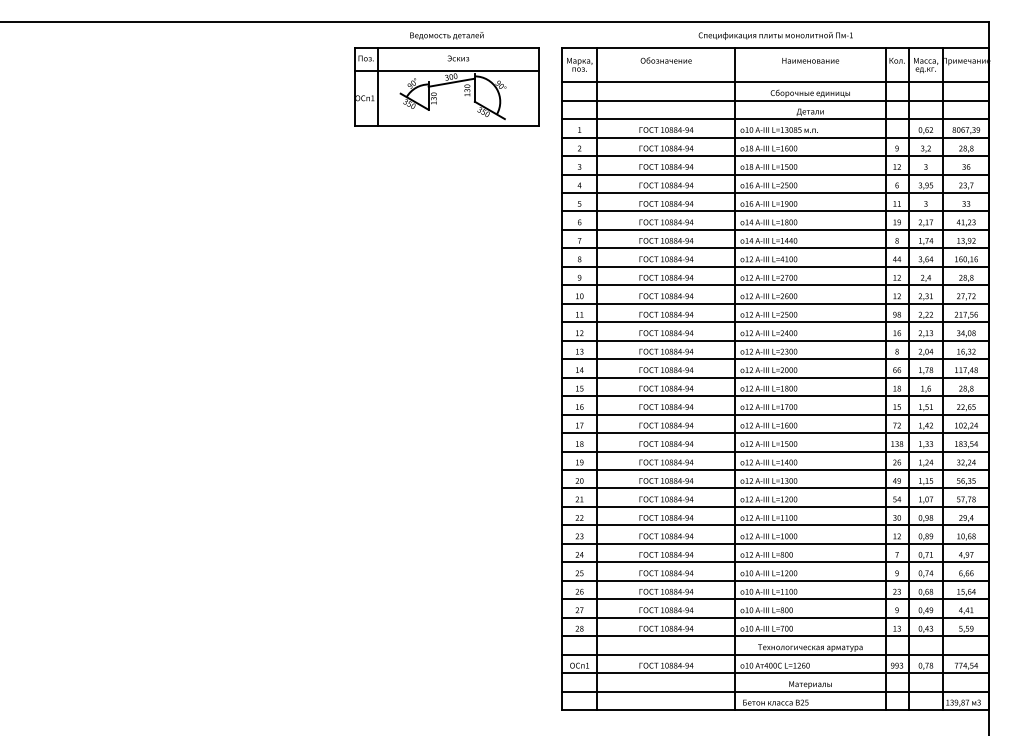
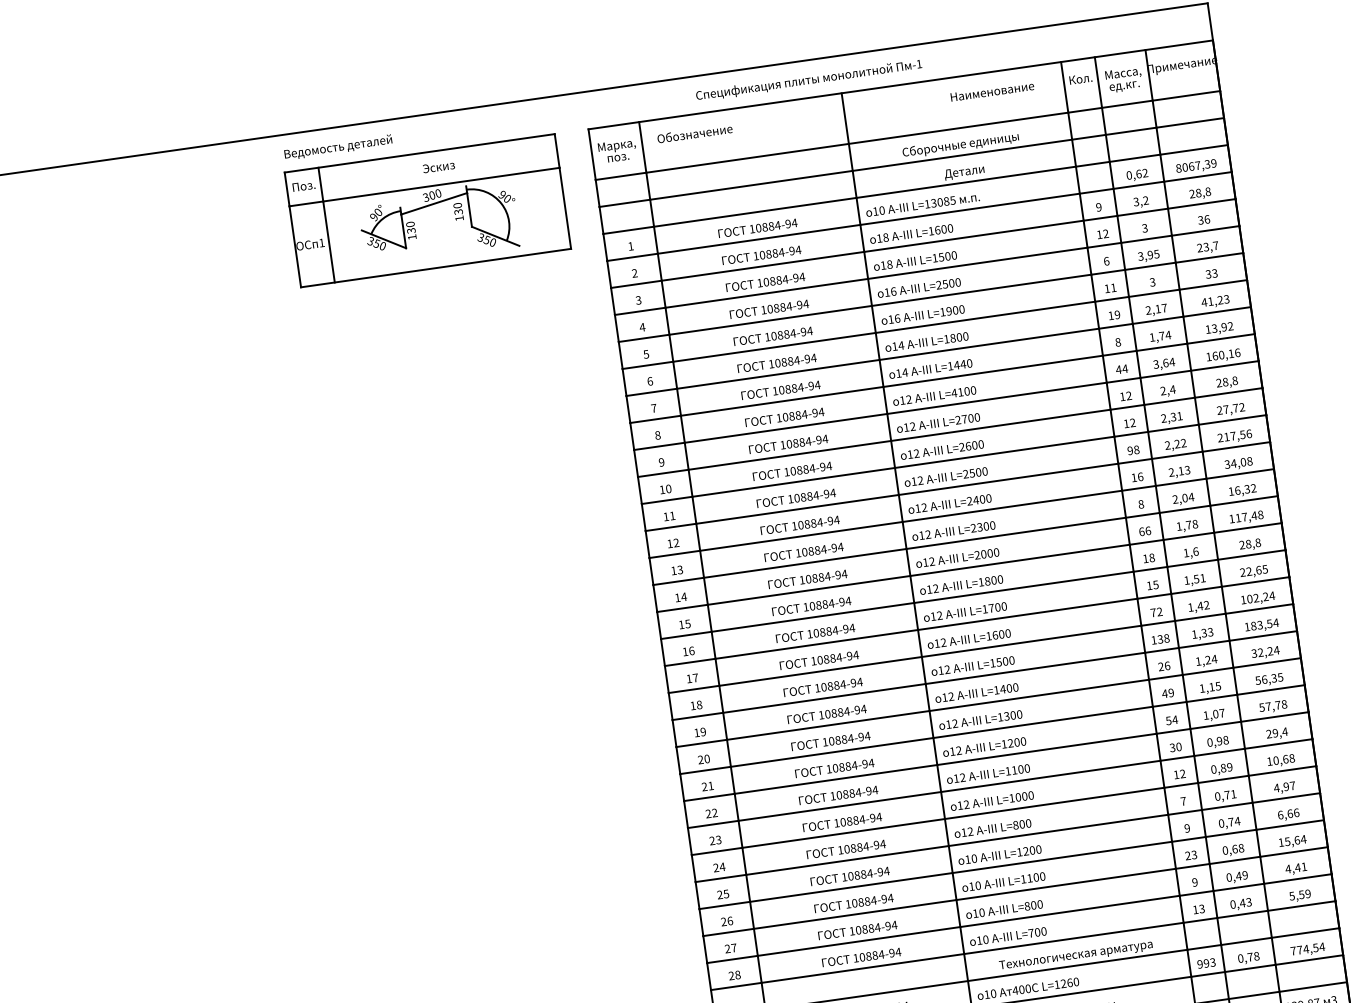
text: (446, 35) -> (337, 147), moved
text: (775, 35) -> (808, 80), moved
text: (665, 60) -> (693, 133), moved
text: (810, 60) -> (992, 91), moved

